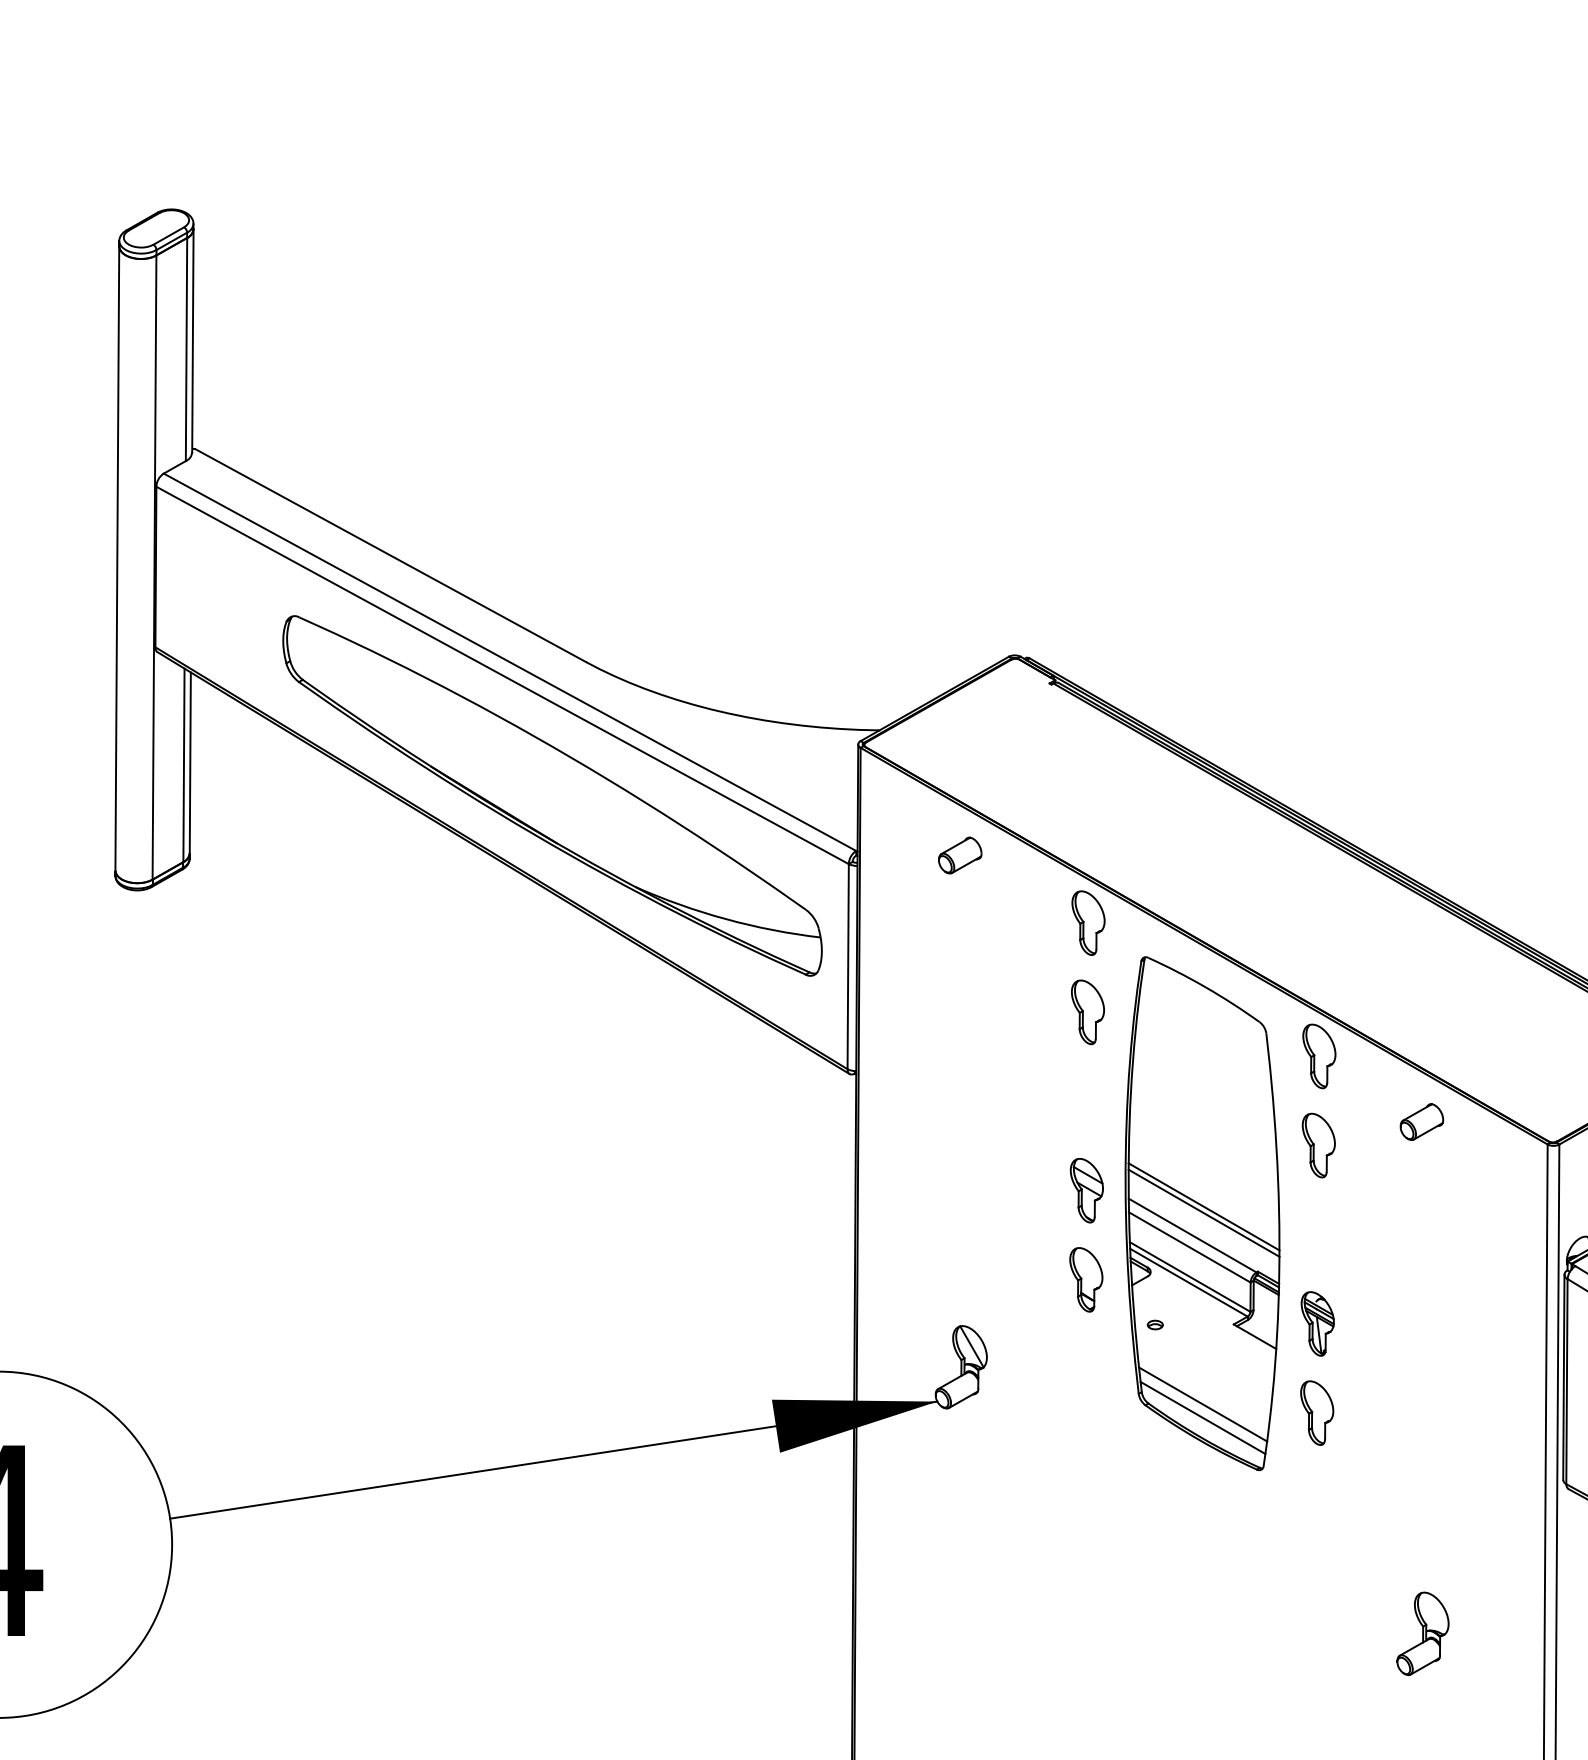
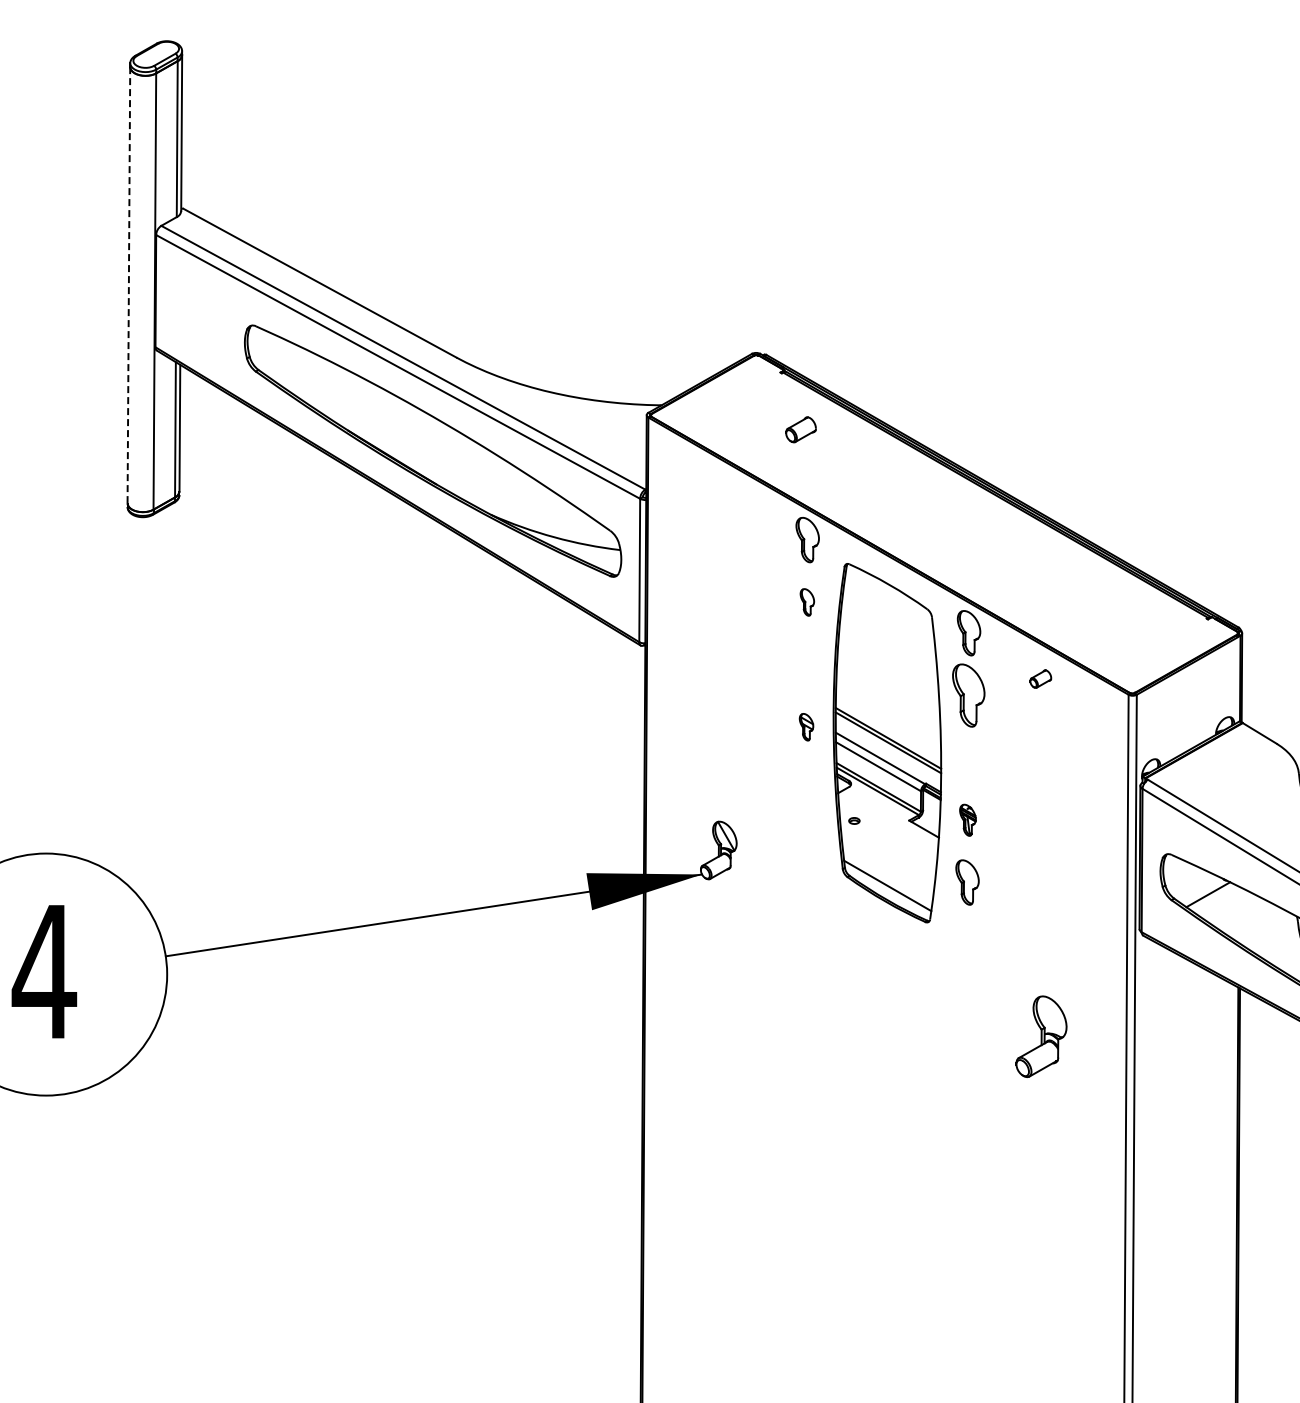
line: (116, 558) -> (128, 285), solid -> dashed
part: (959, 855) -> (800, 429), moved
part: (1088, 1012) -> (807, 602), size x0.6
part: (1421, 1121) -> (1040, 678), size x0.7
part: (1318, 1145) -> (968, 695), size x1.4
part: (1086, 1191) -> (806, 727), size x0.6
part: (1086, 1279) -> (806, 789), removed
part: (1317, 1324) -> (967, 820), size x0.7
line: (1202, 1404) -> (887, 876), removed
part: (1423, 1633) -> (1041, 1036), size x1.4

